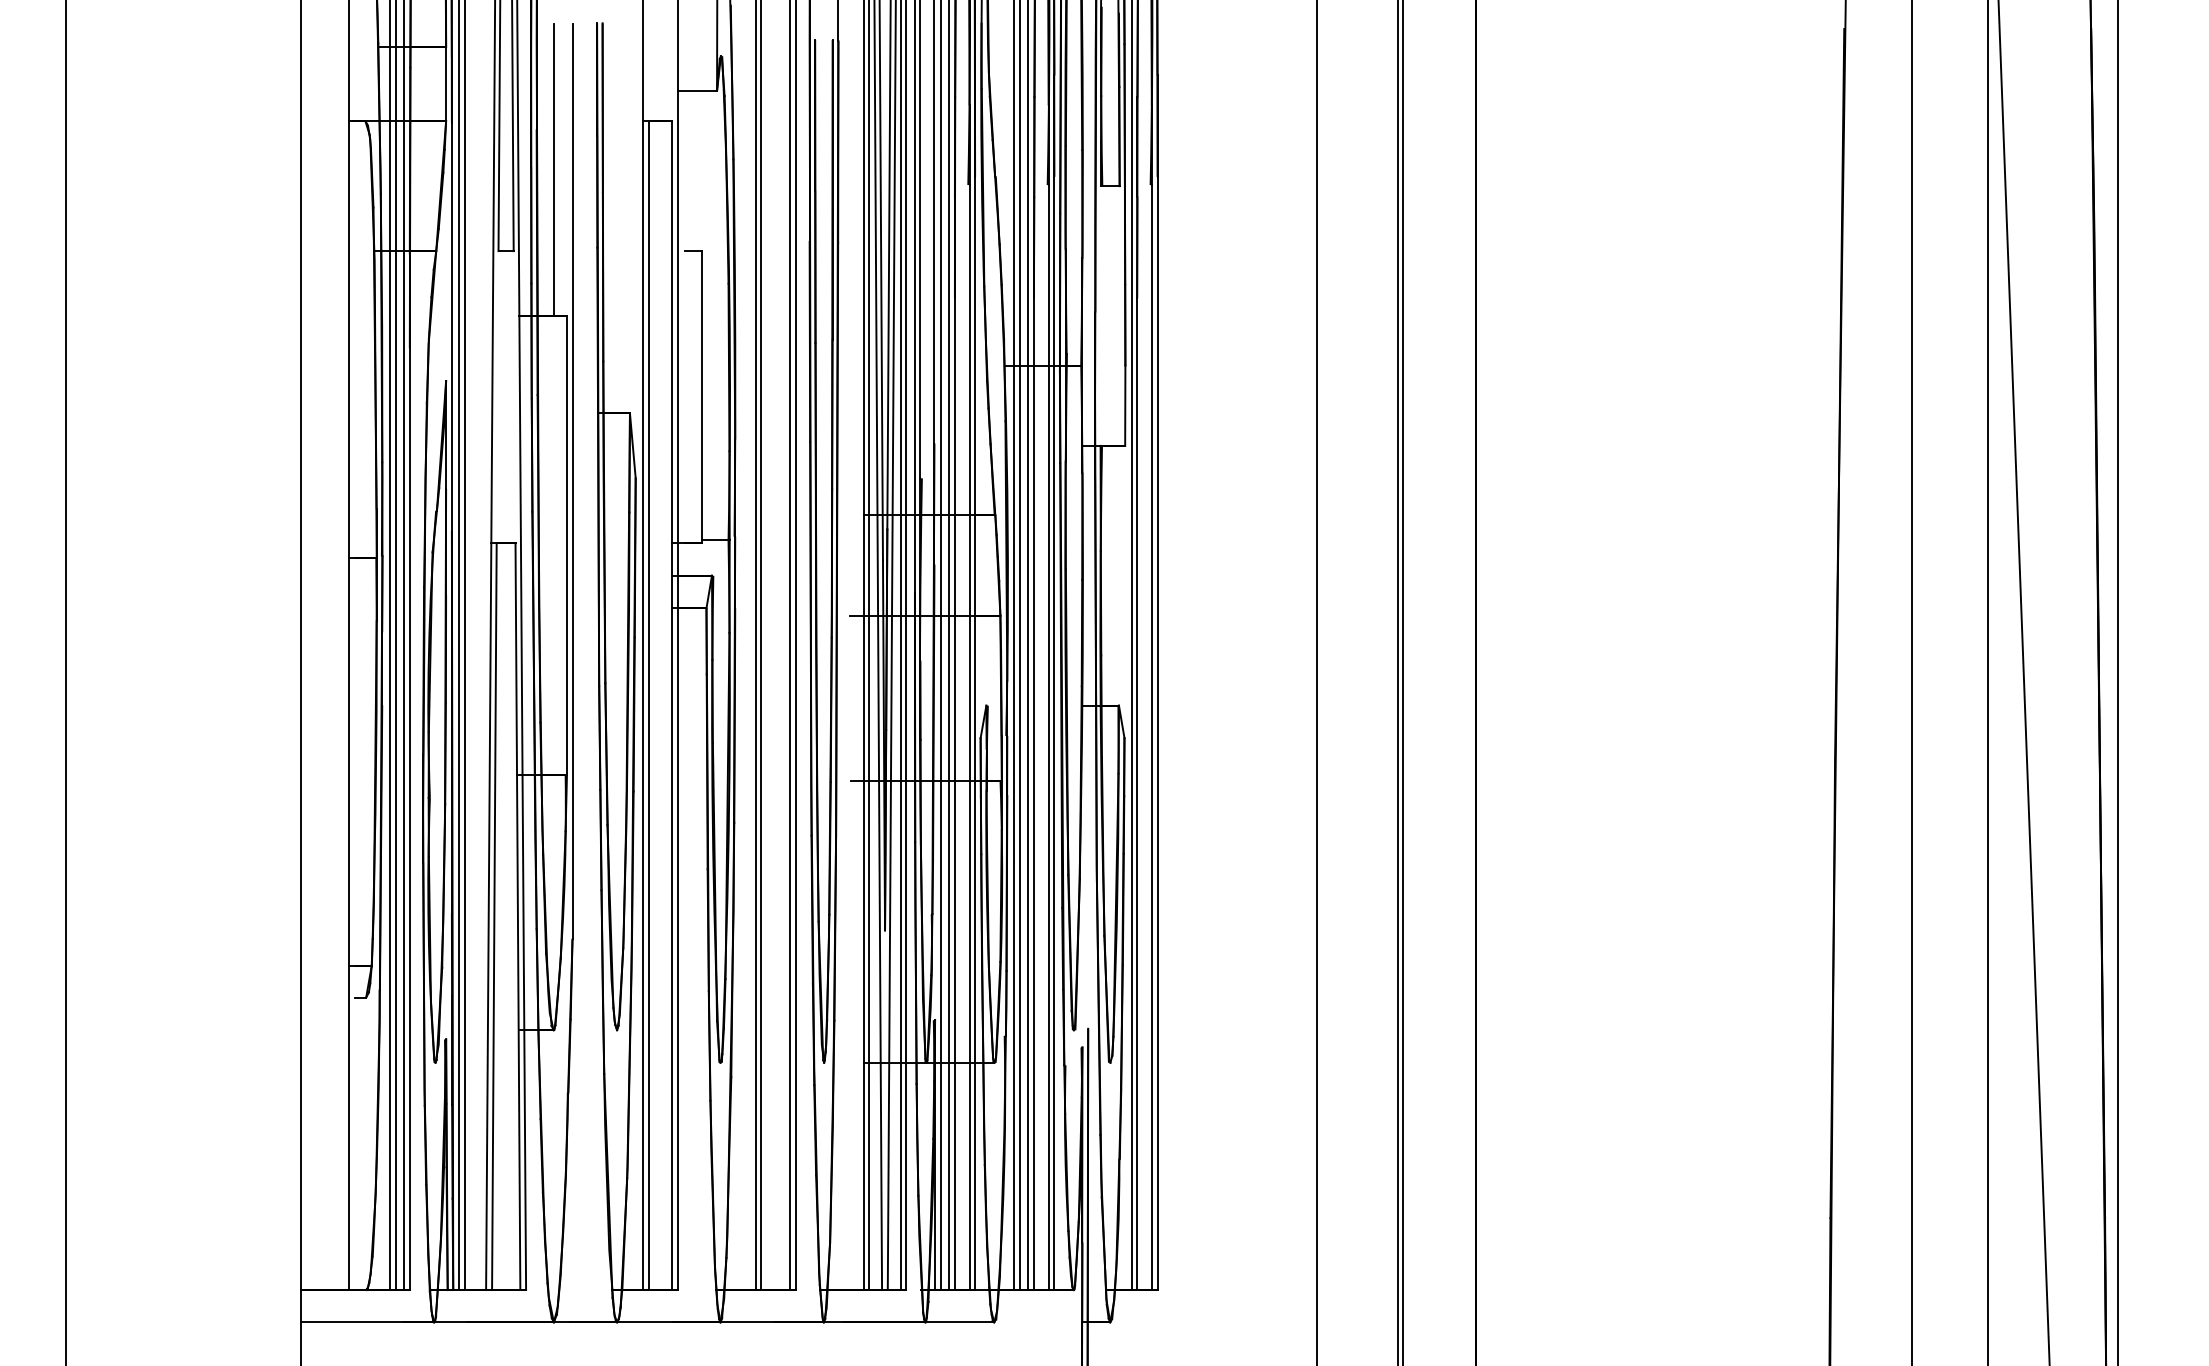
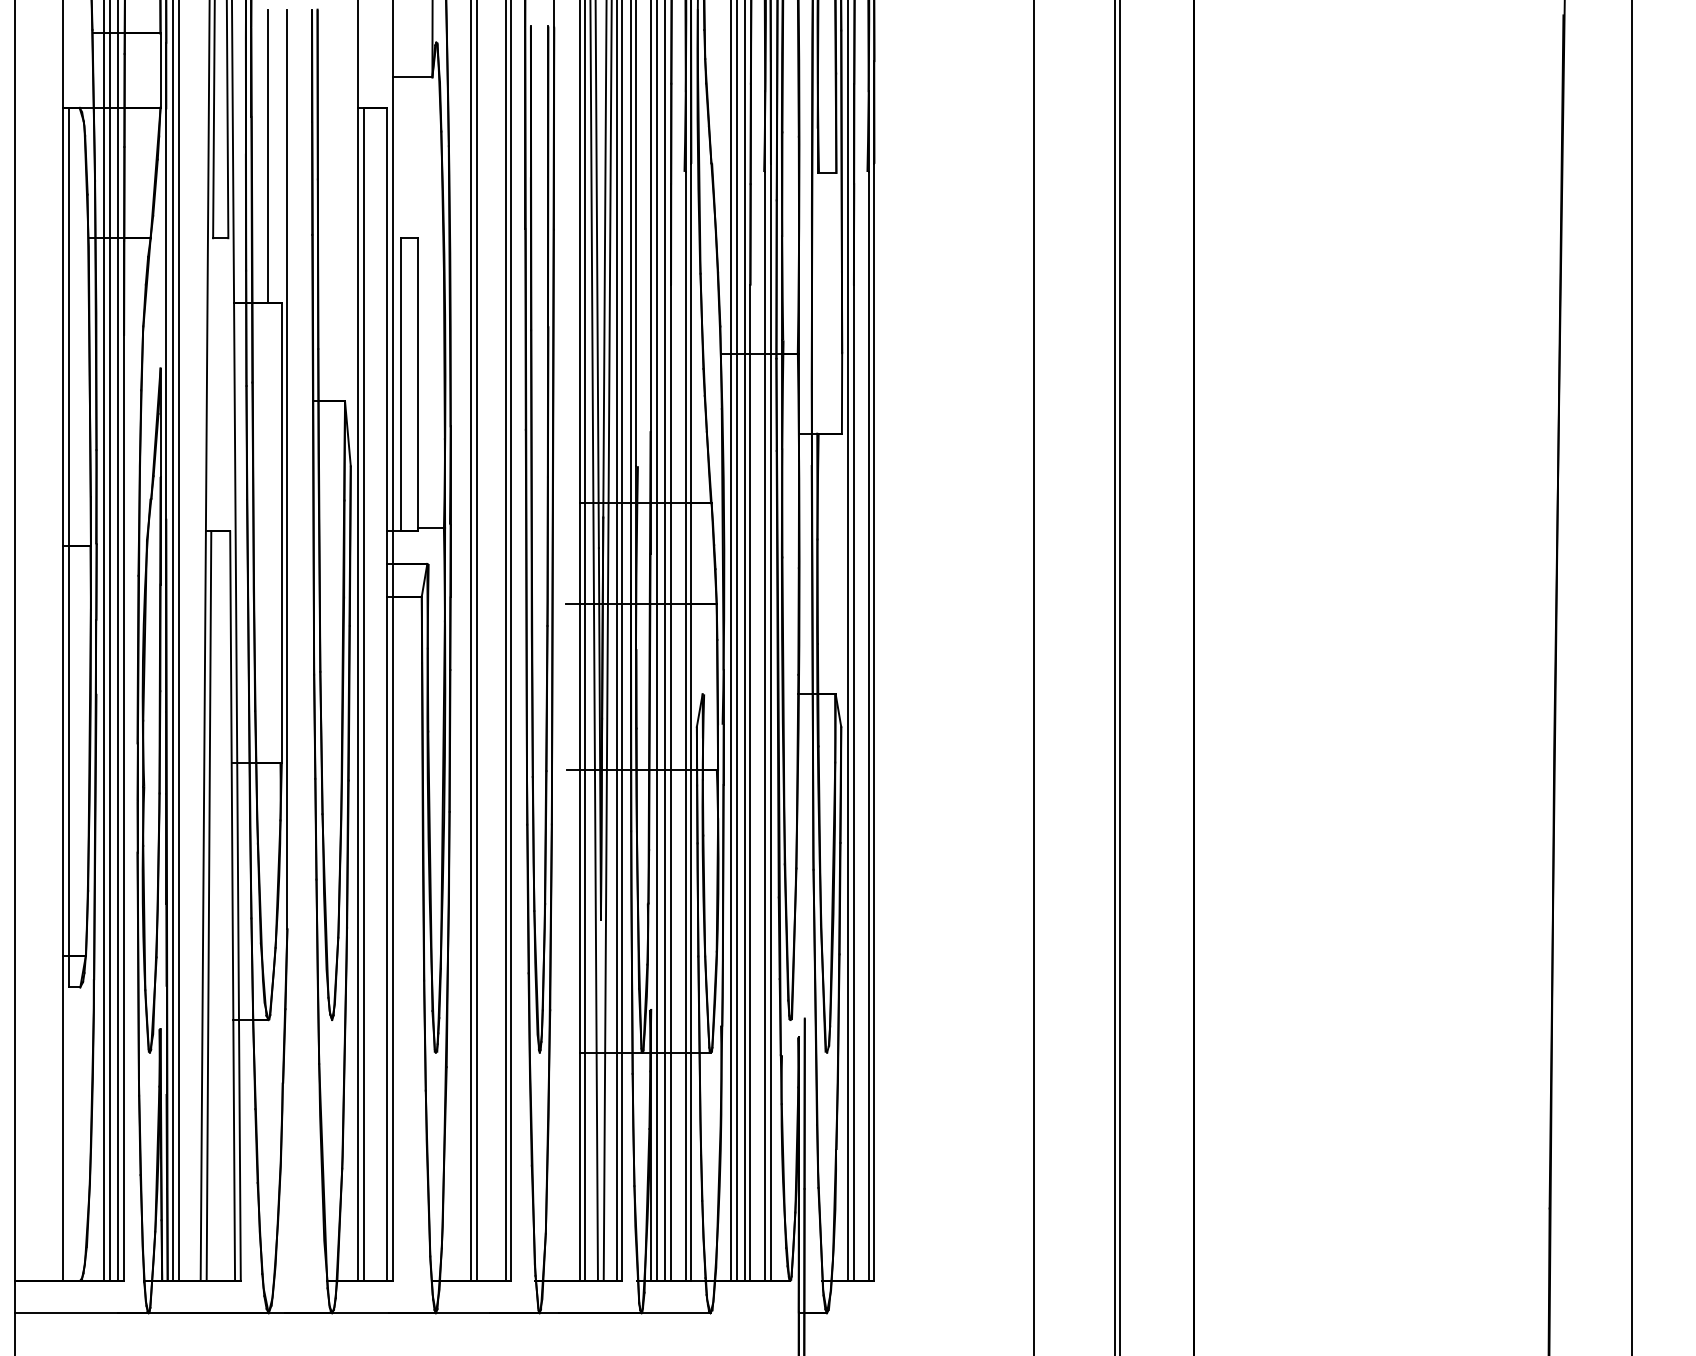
line: (685, 397) -> (400, 385), added
line: (355, 559) -> (69, 547), added

